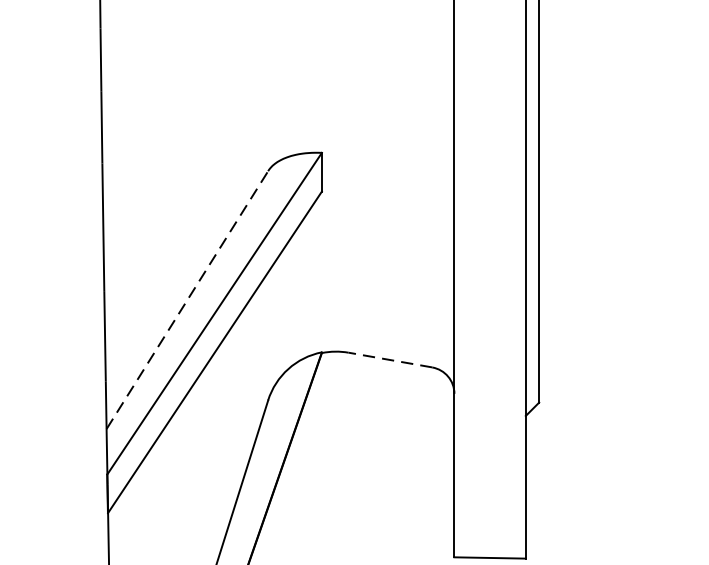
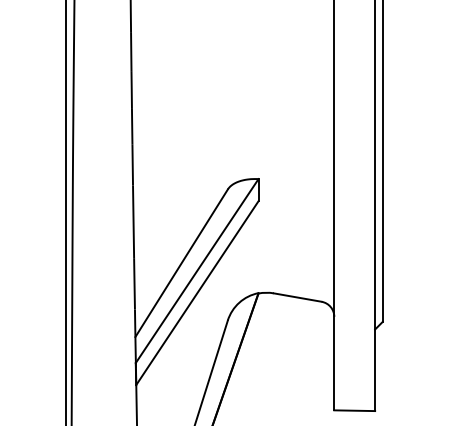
line: (187, 300) -> (181, 263), dashed -> solid
line: (390, 359) -> (297, 297), dashed -> solid

